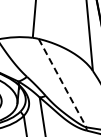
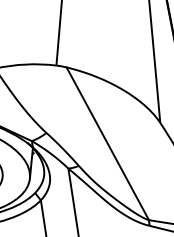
line: (62, 83) -> (107, 144), dashed -> solid

